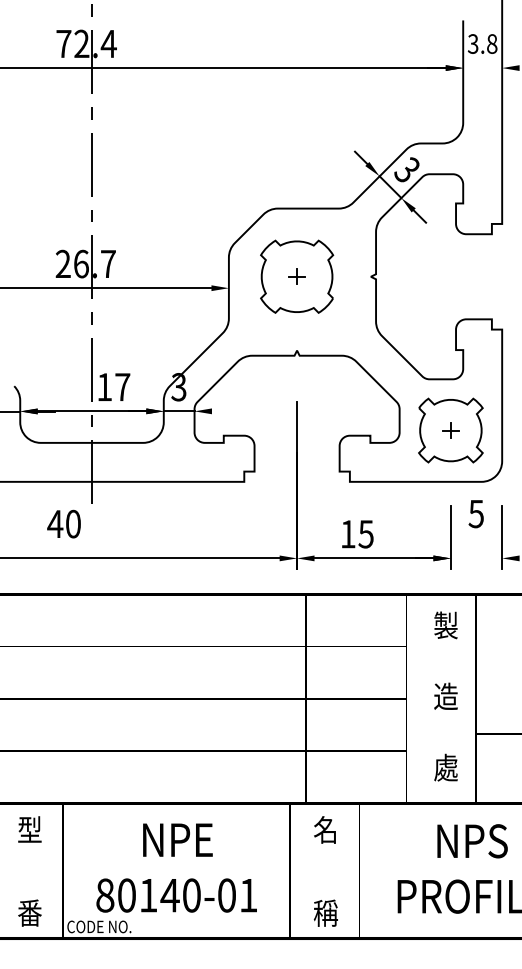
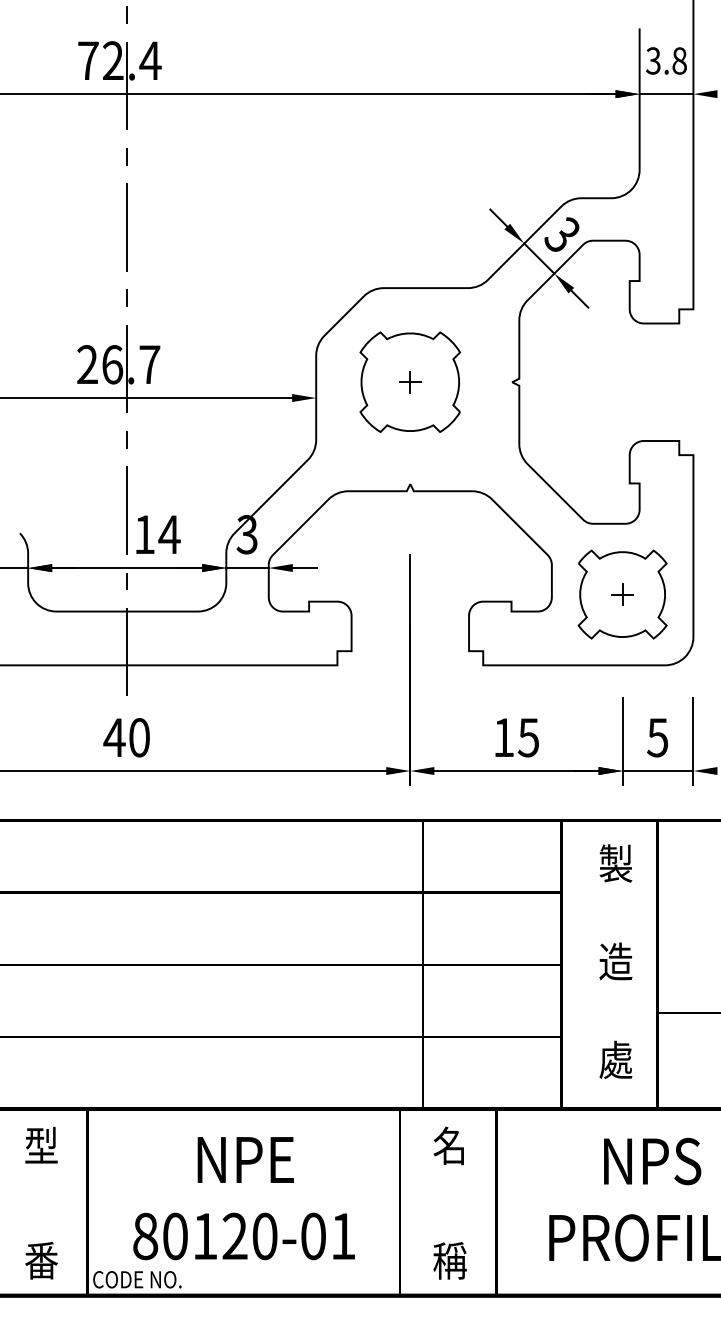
line: (482, 68) -> (666, 94), added
text: (122, 387) -> (169, 534), 17 -> 14
line: (220, 411) -> (304, 568), added
text: (476, 513) -> (657, 737), moved
text: (63, 523) -> (126, 737), moved
text: (357, 534) -> (516, 737), moved
line: (476, 558) -> (657, 771), added
text: (169, 894) -> (234, 1235), 80140-01 -> 80120-01

